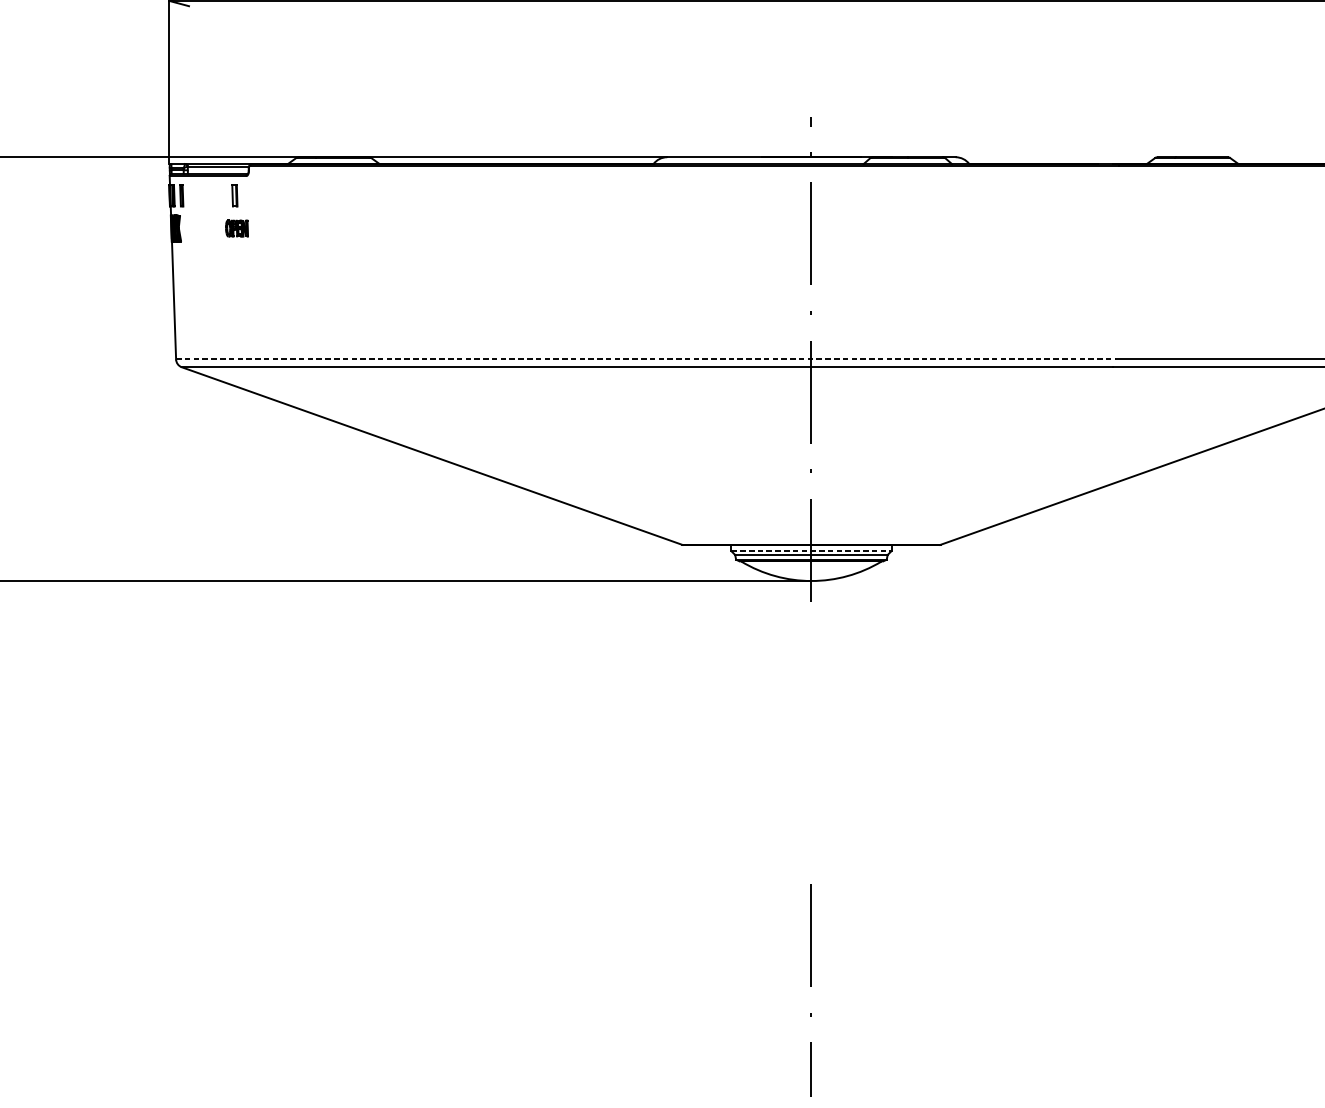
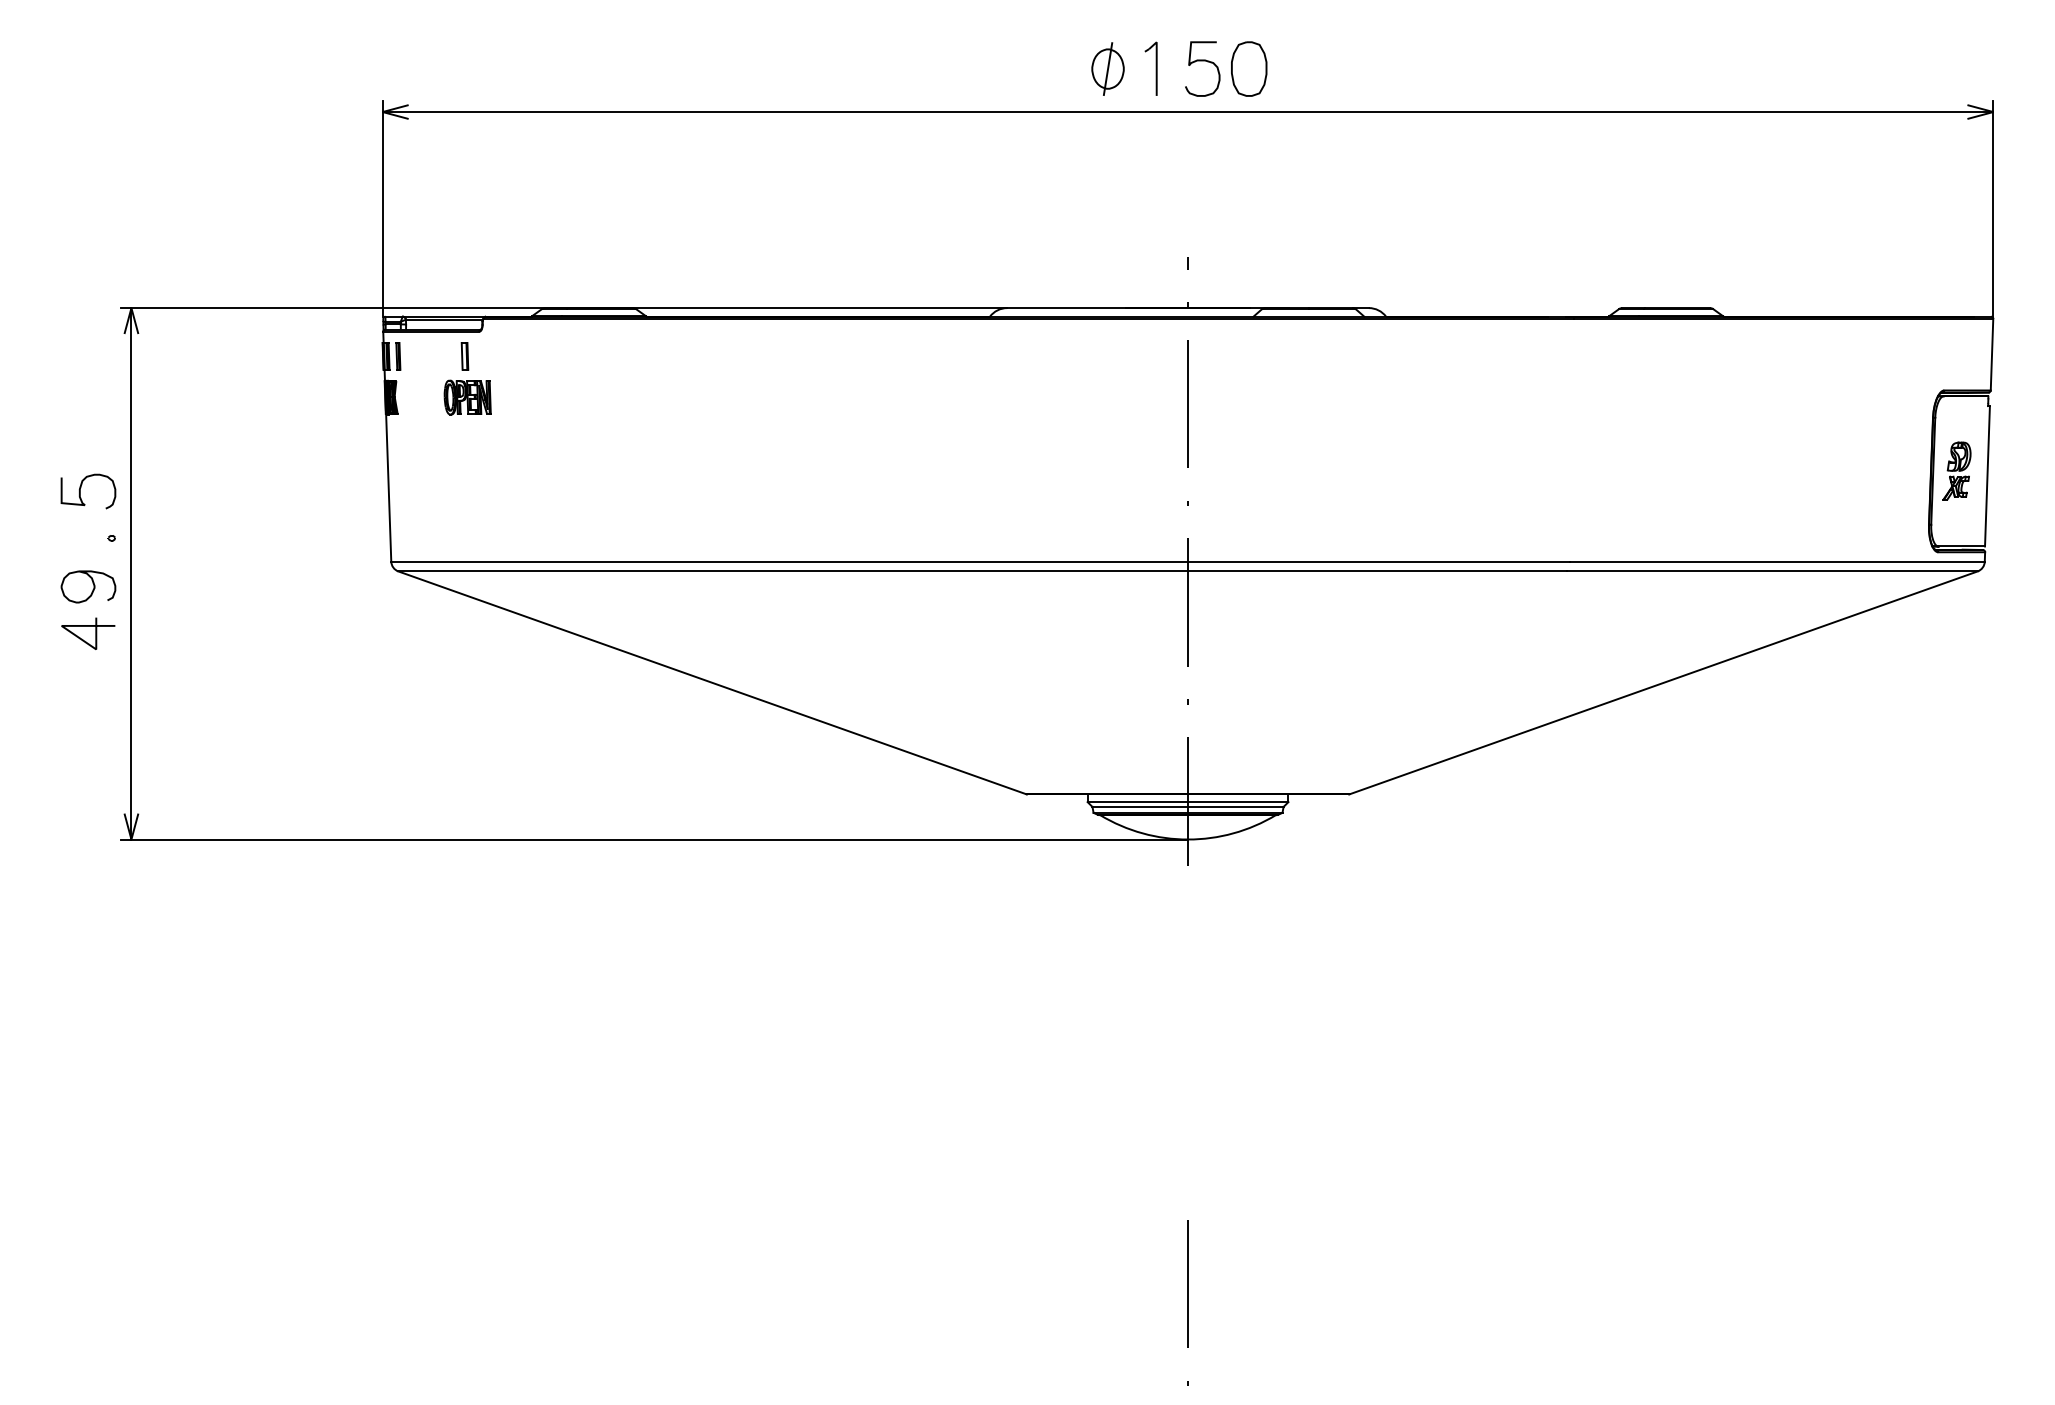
part: (236, 228) -> (467, 397), size x1.67
line: (646, 359) -> (981, 561), dashed -> solid
line: (811, 551) -> (1188, 802), dashed -> solid

